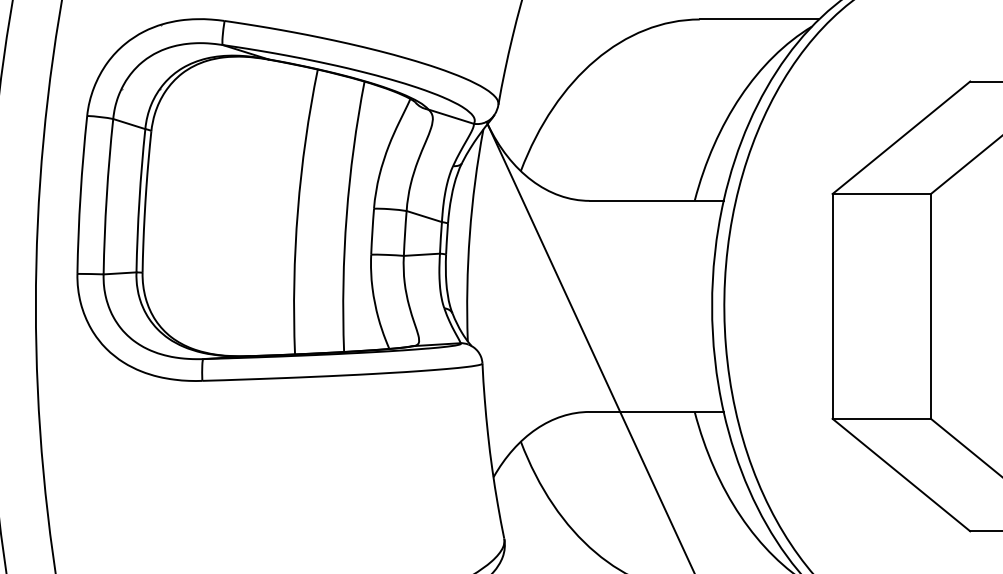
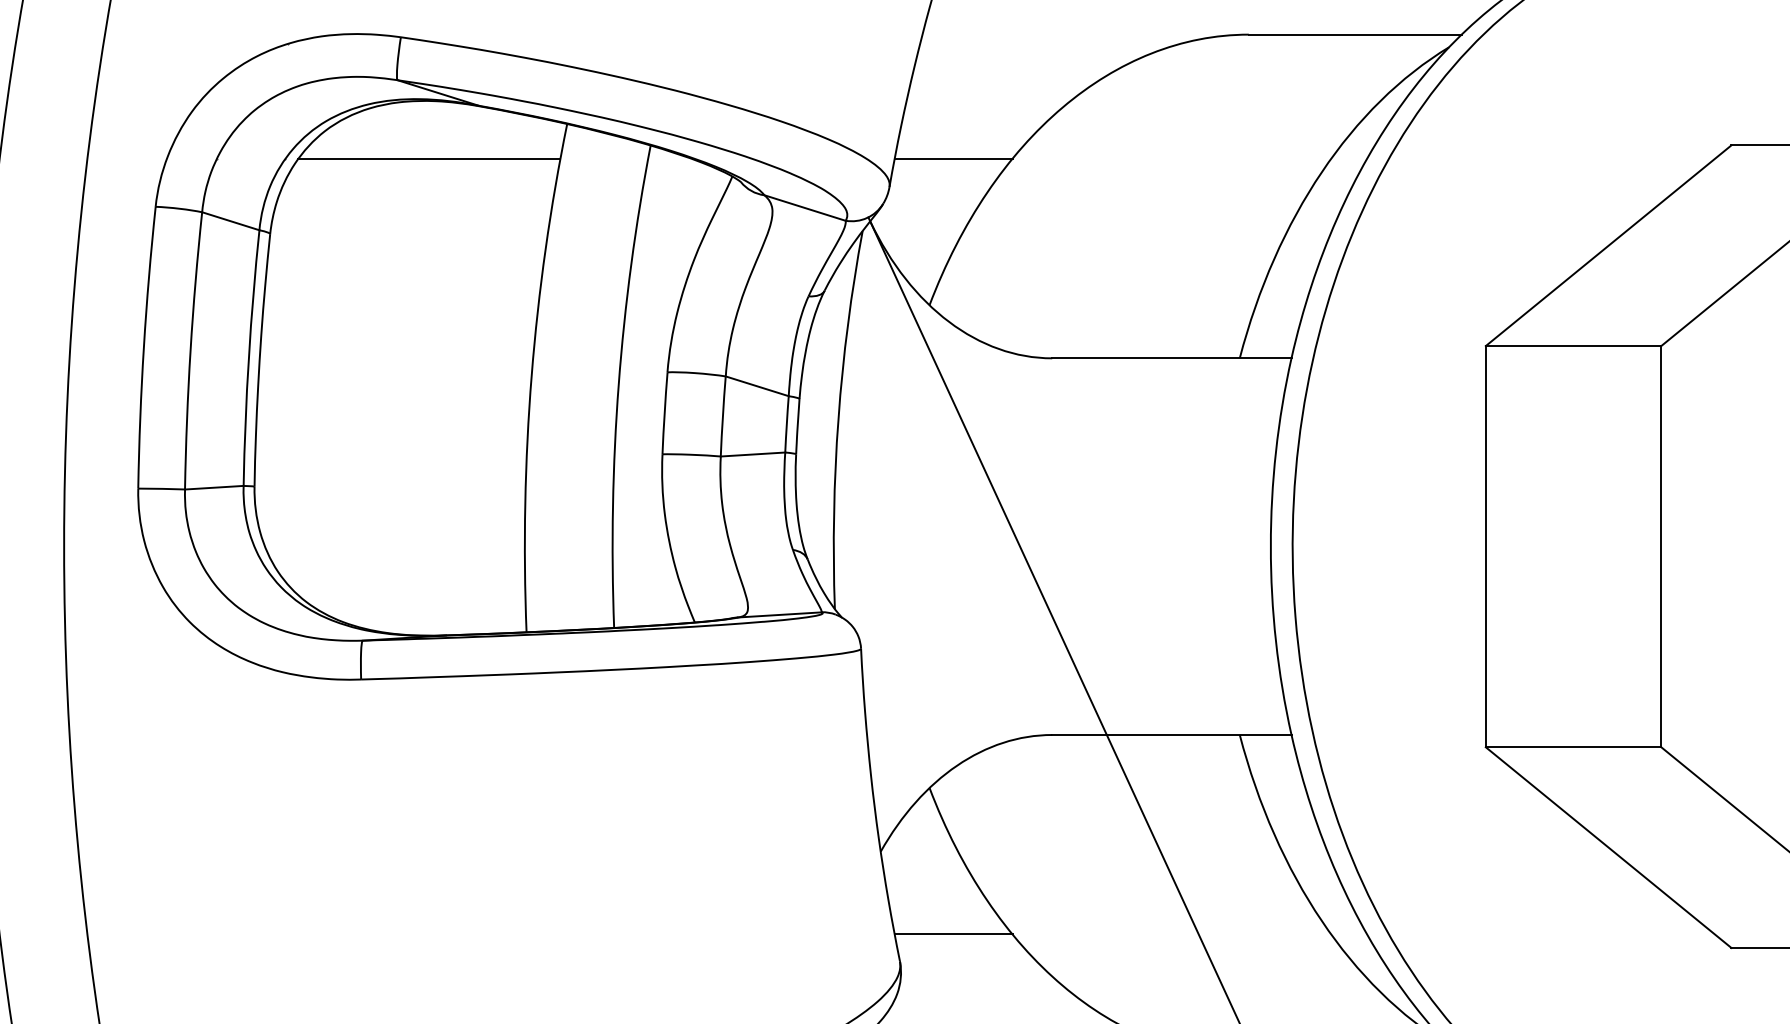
line: (240, 89) -> (429, 159), added
line: (534, 89) -> (953, 159), added
line: (534, 523) -> (953, 934), added

